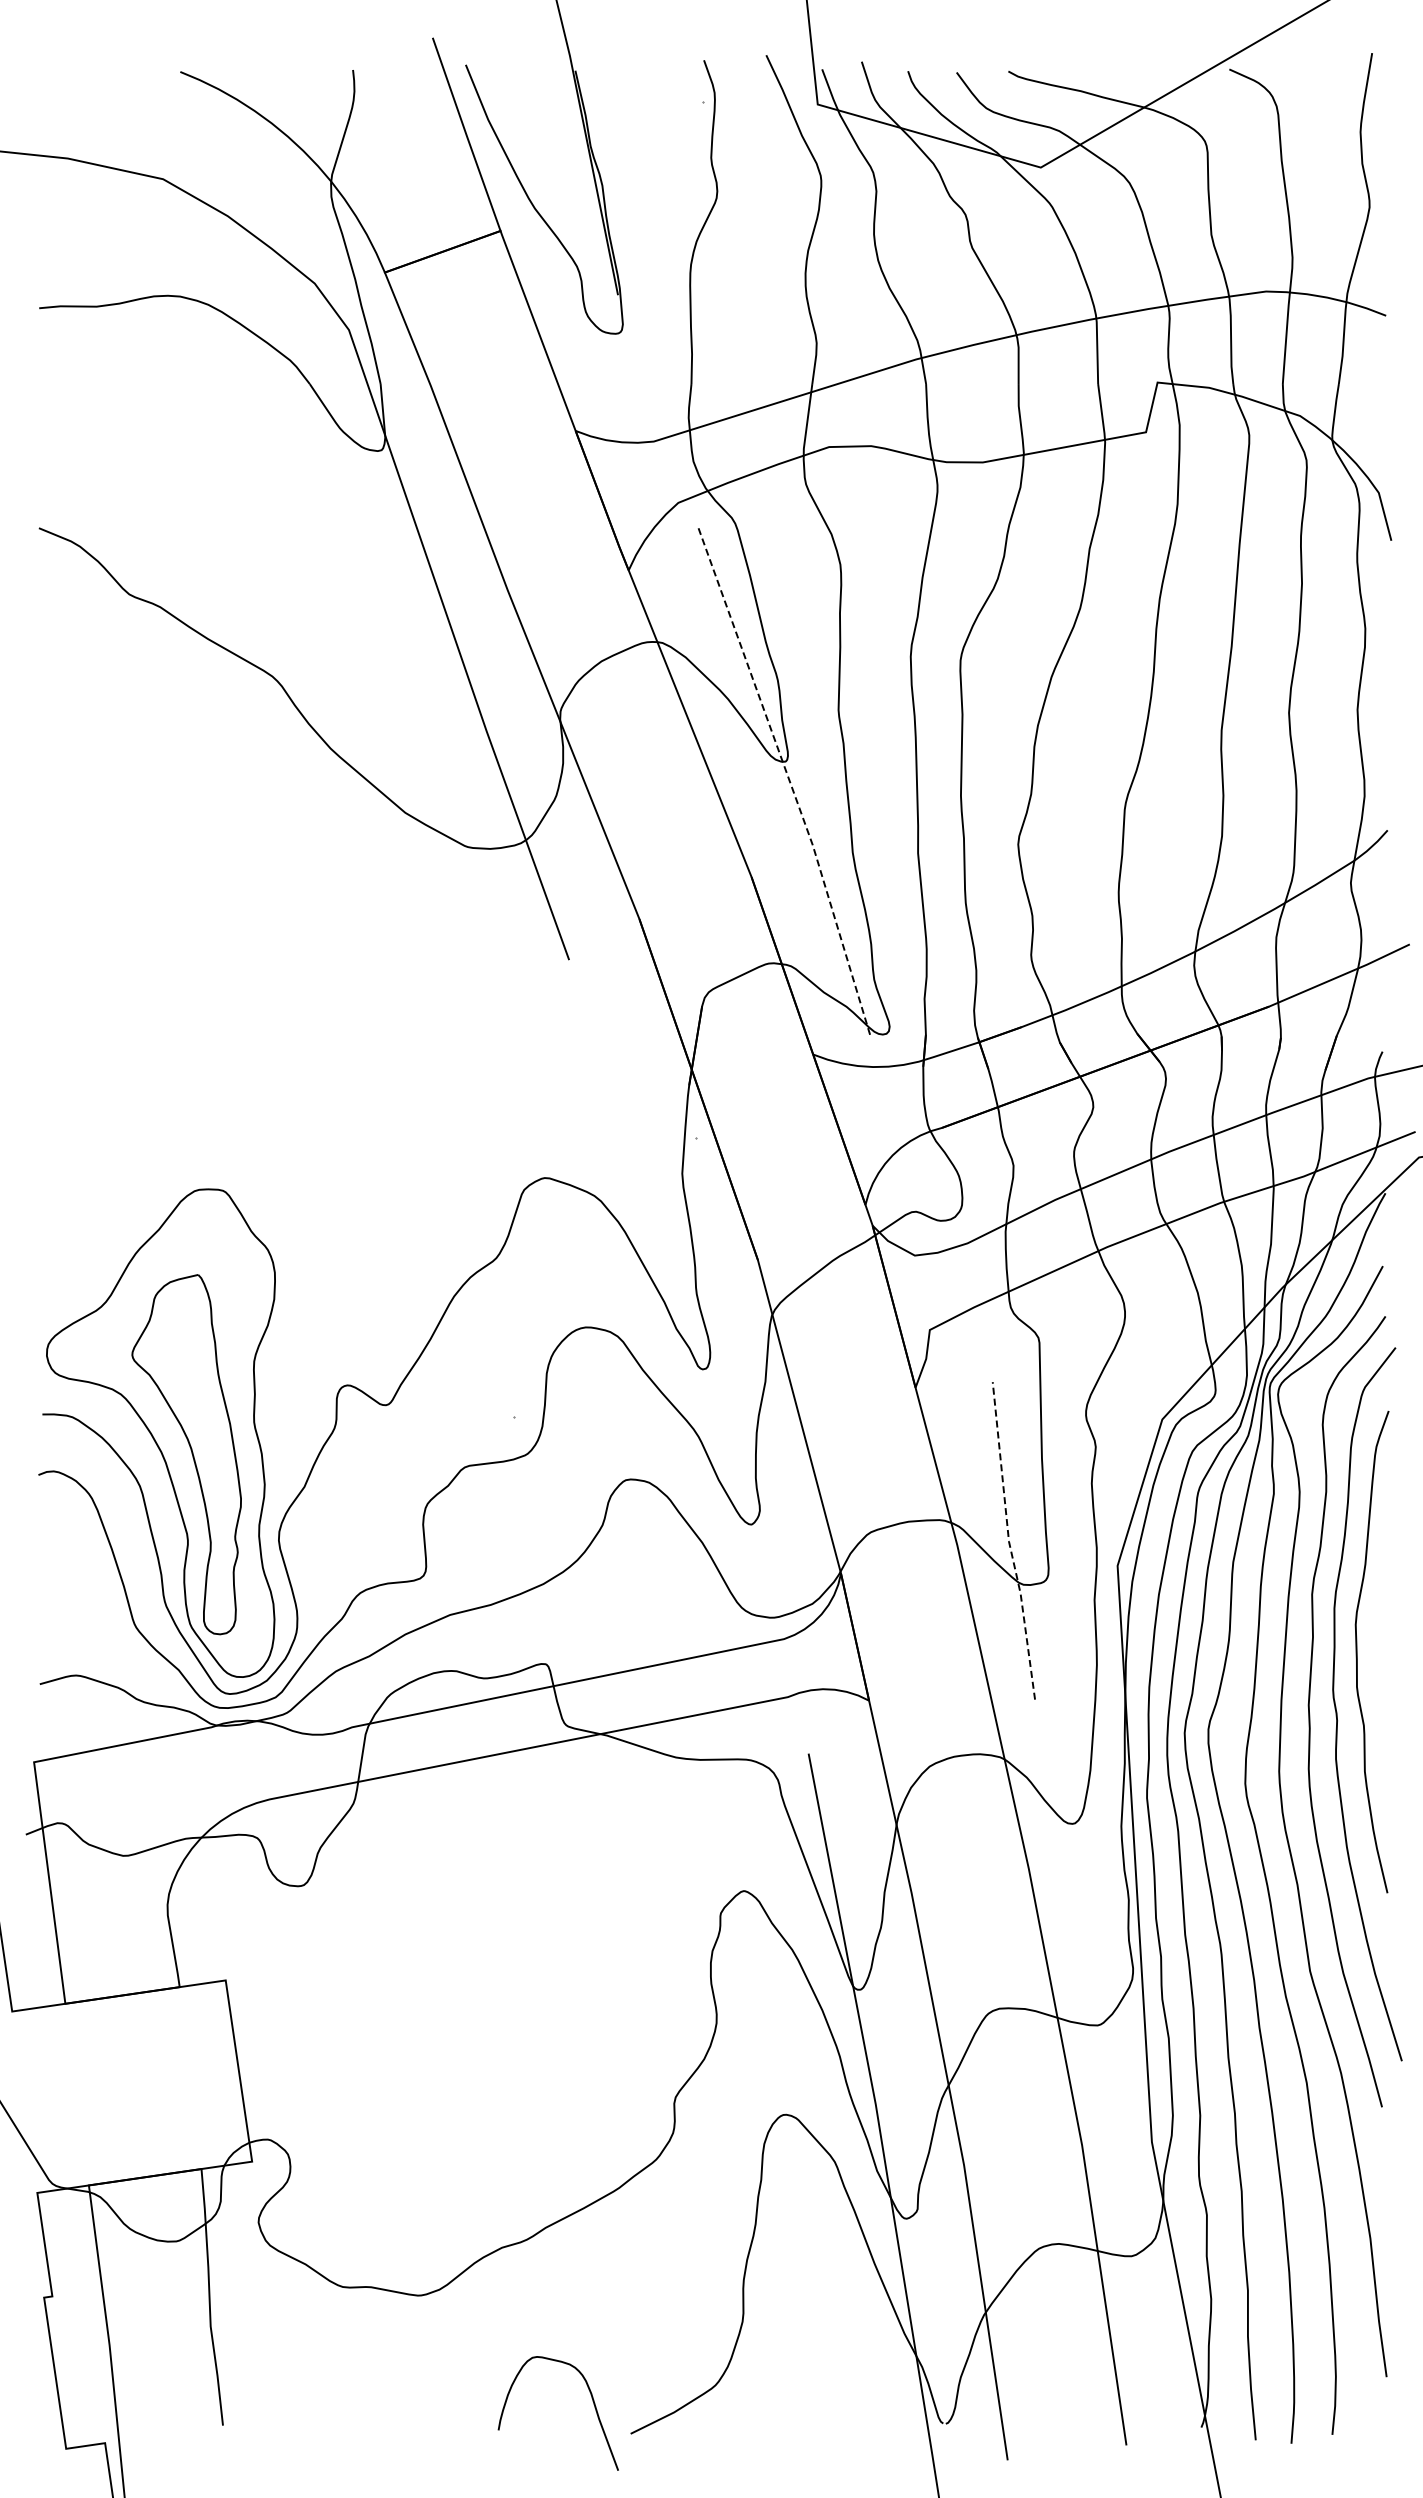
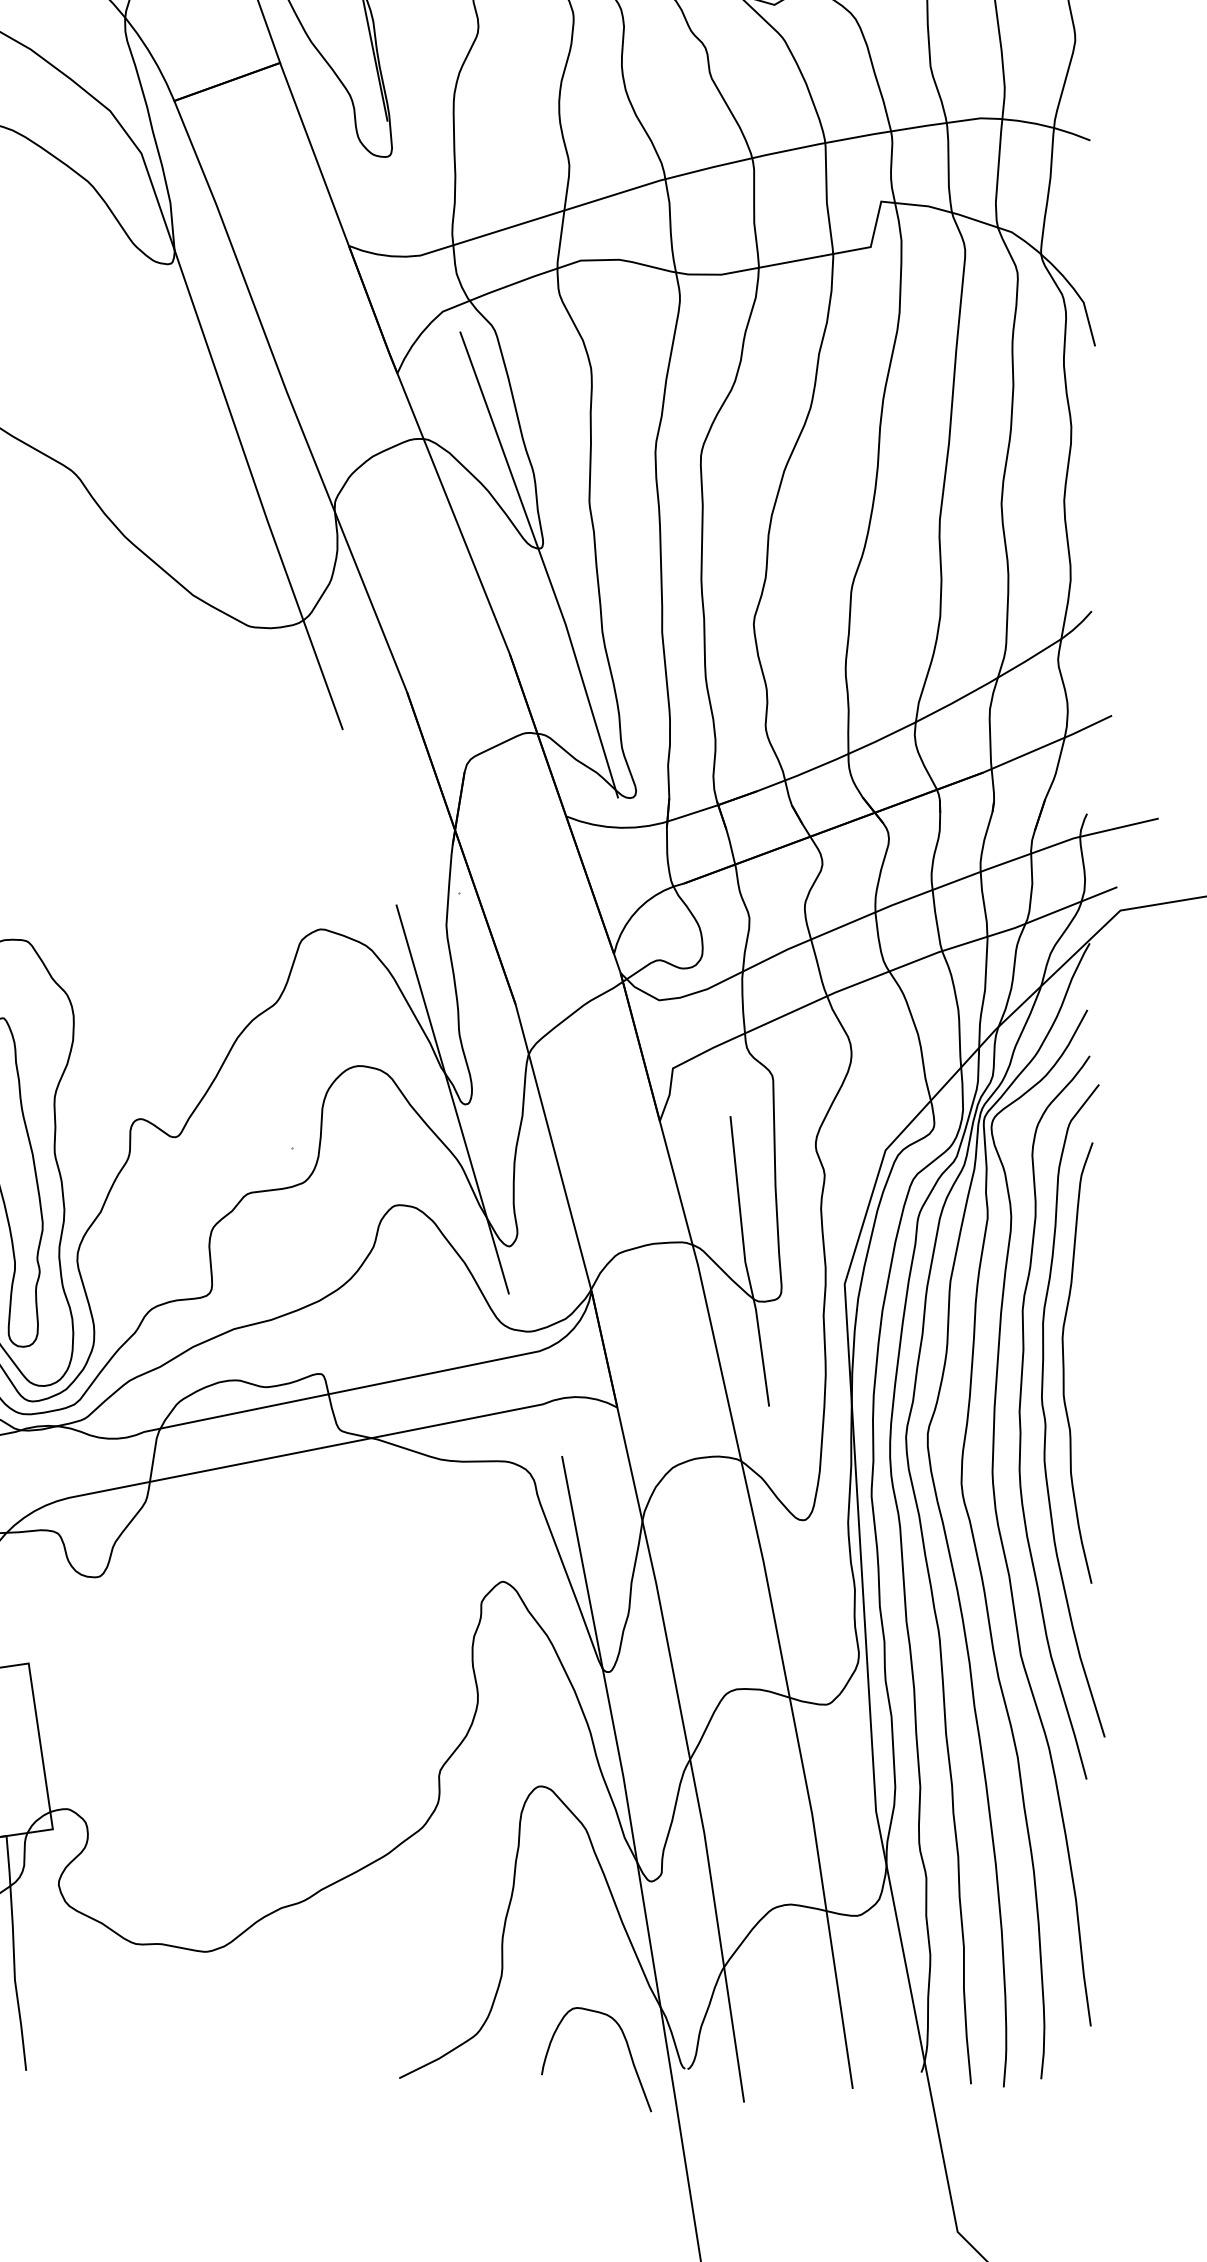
line: (788, 778) -> (543, 563), dashed -> solid
line: (688, 1363) -> (452, 1099), added
line: (1009, 1541) -> (745, 1261), dashed -> solid
curve: (592, 2401) -> (627, 2048), moved

